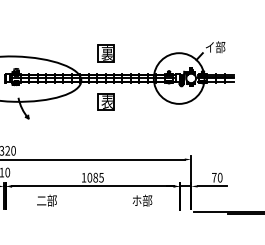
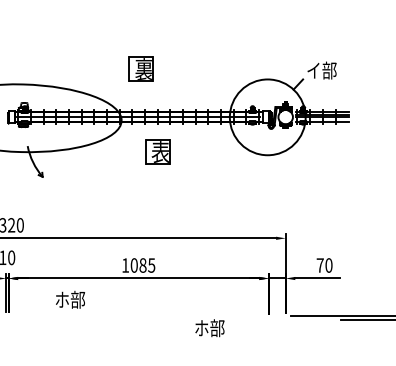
part: (105, 53) -> (141, 69), moved
text: (41, 200) -> (62, 299), 二部 -> ホ部
text: (142, 200) -> (209, 327), moved

